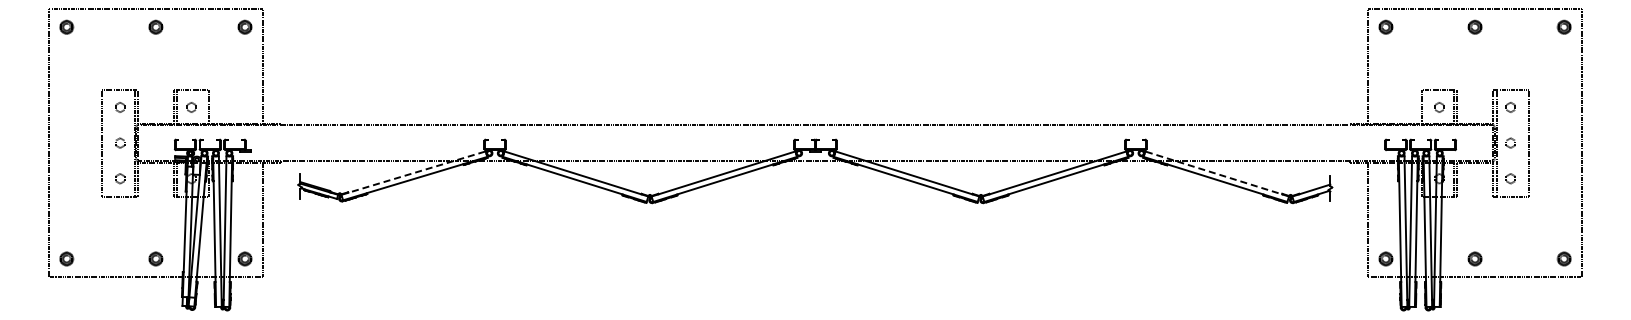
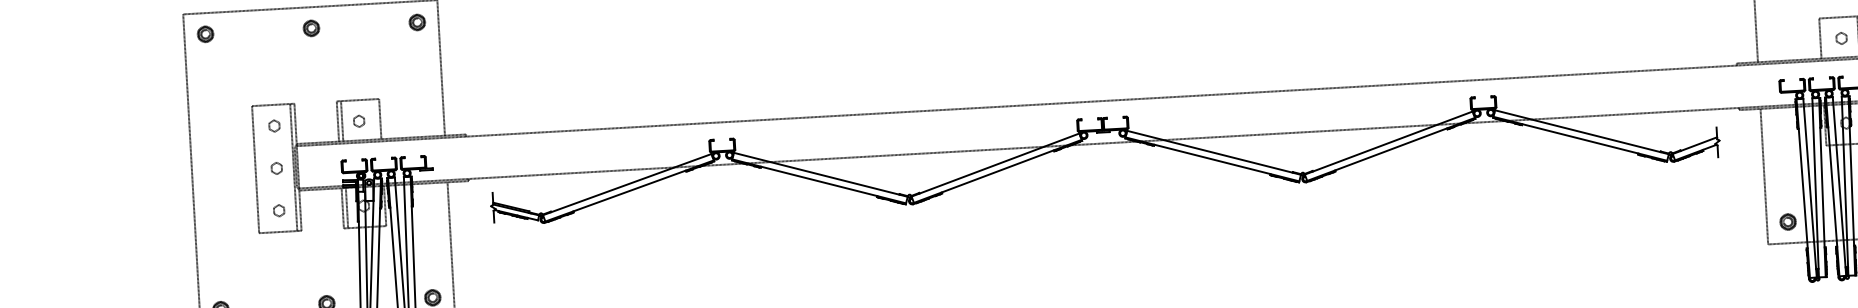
line: (414, 173) -> (628, 184), dashed -> solid
line: (1216, 173) -> (1581, 131), dashed -> solid

